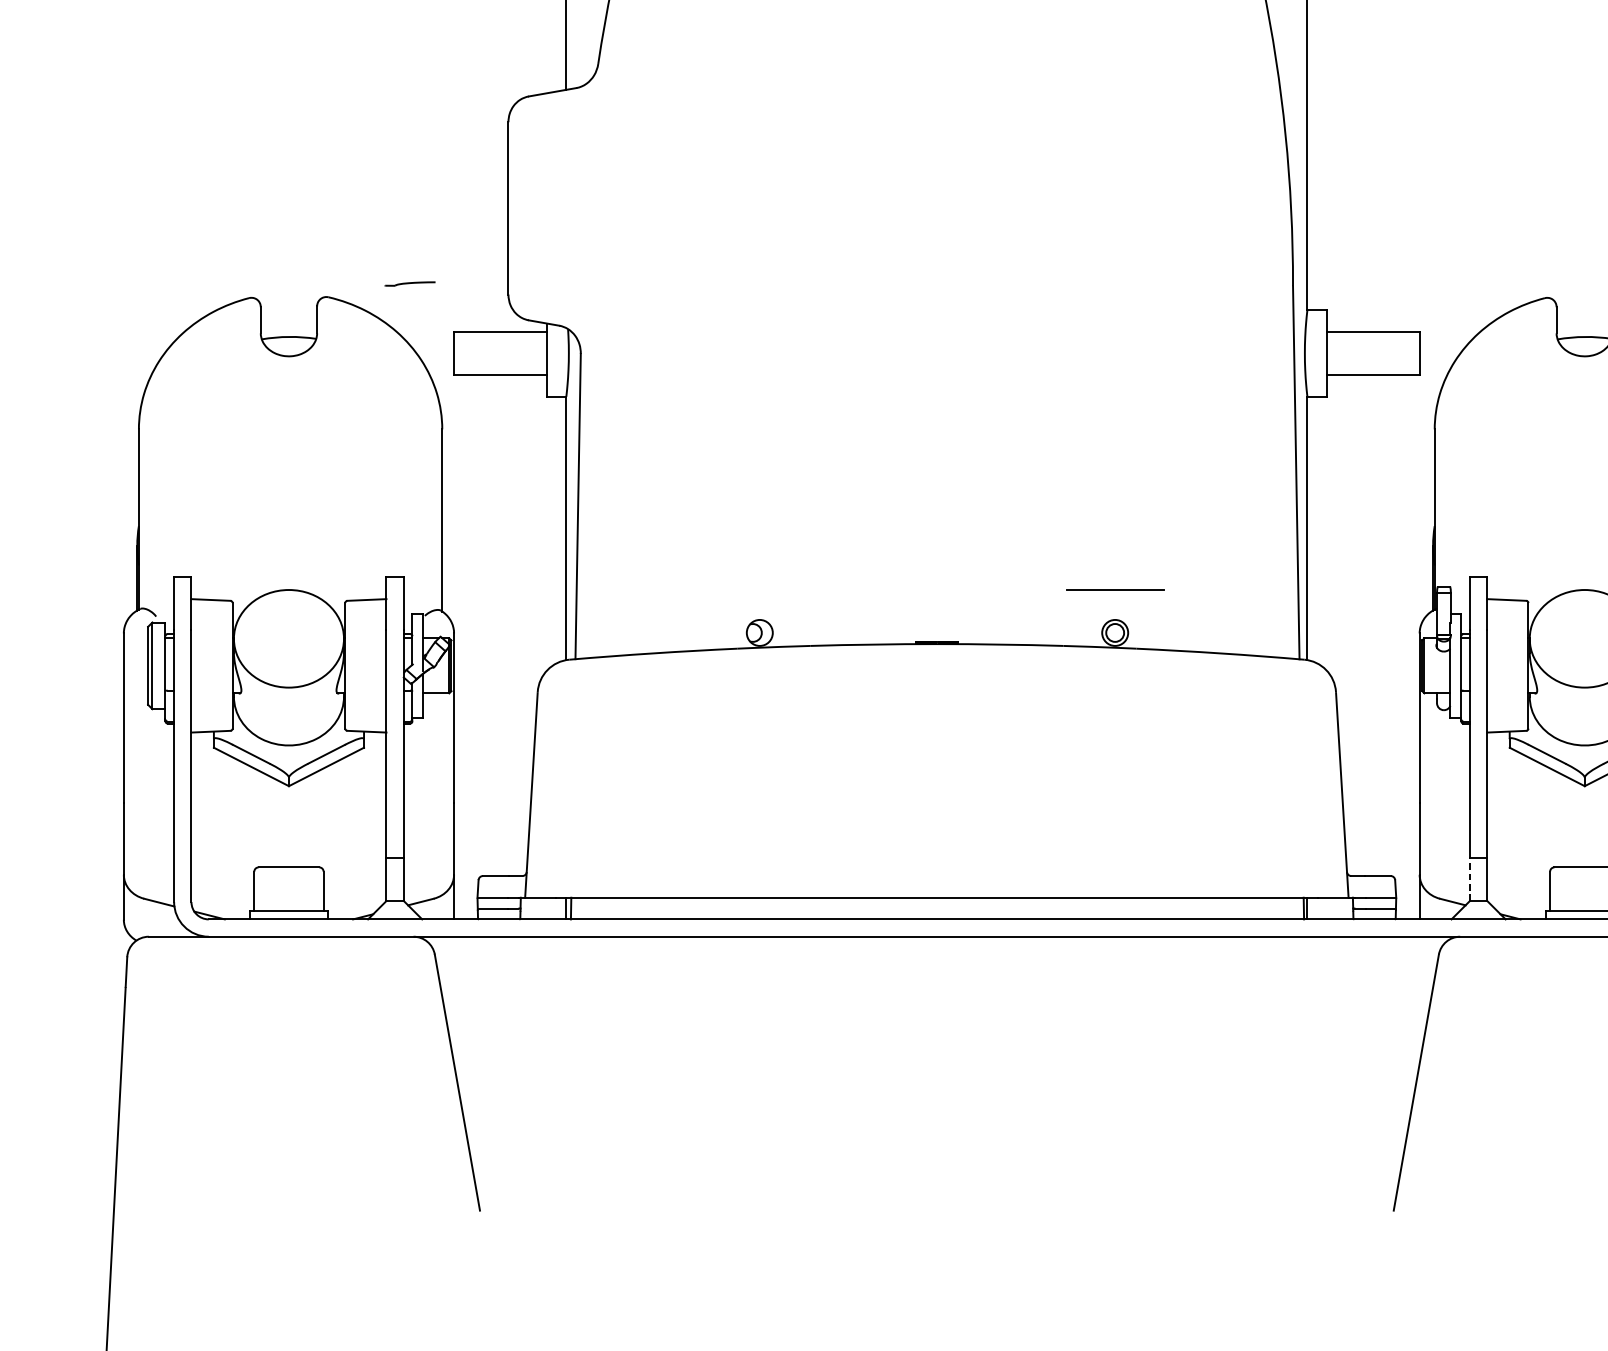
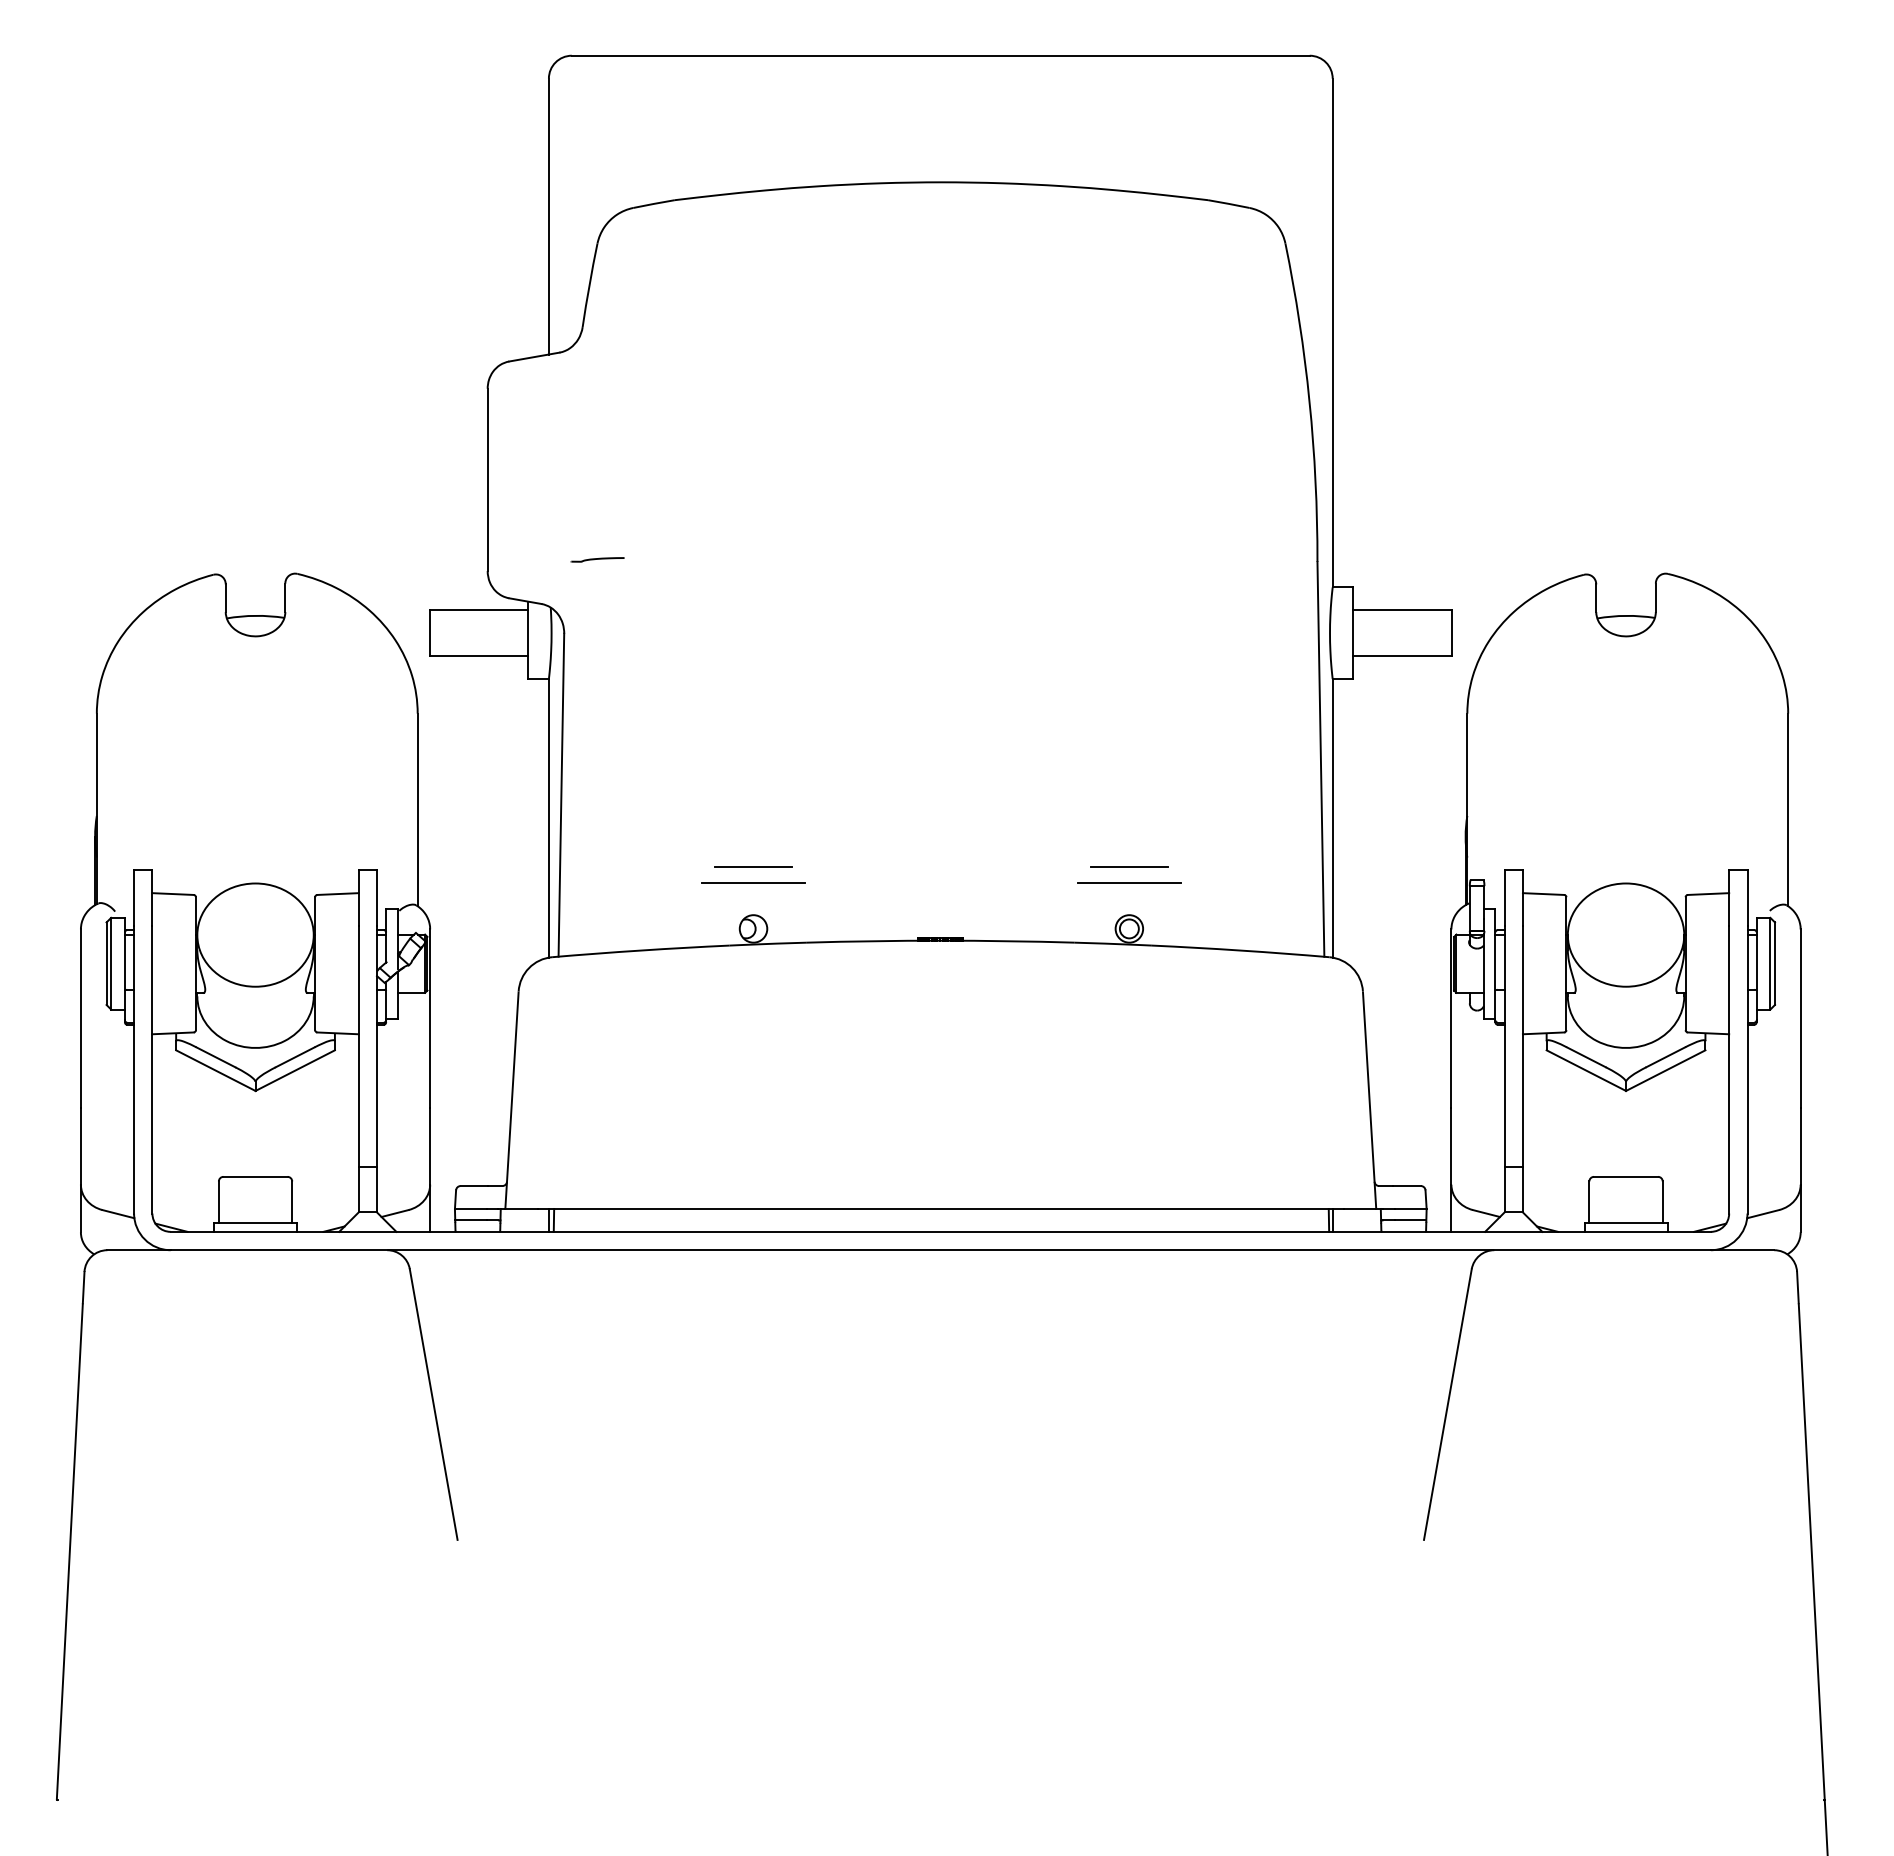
part: (409, 283) -> (597, 559), moved
line: (759, 574) -> (753, 867), added
line: (1114, 574) -> (1128, 867), added
line: (759, 590) -> (753, 883), added
line: (1469, 879) -> (1504, 1189), dashed -> solid

